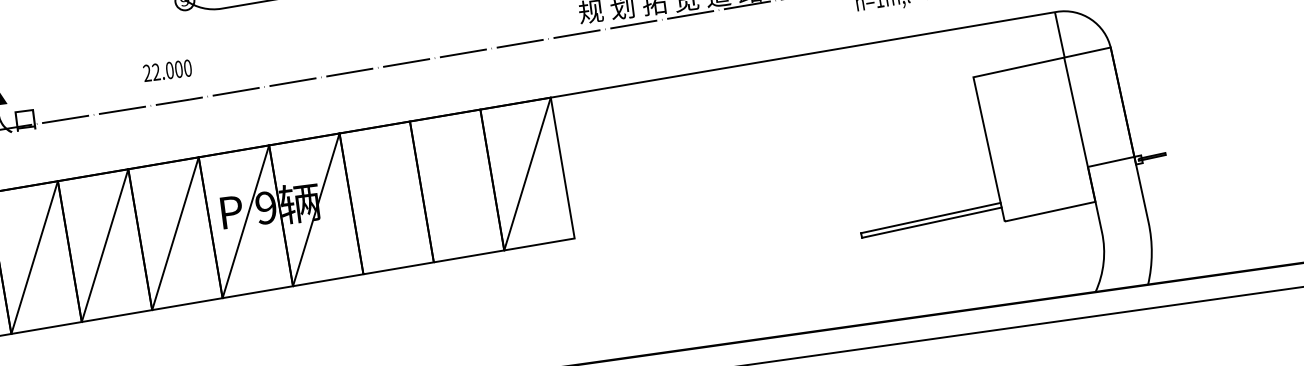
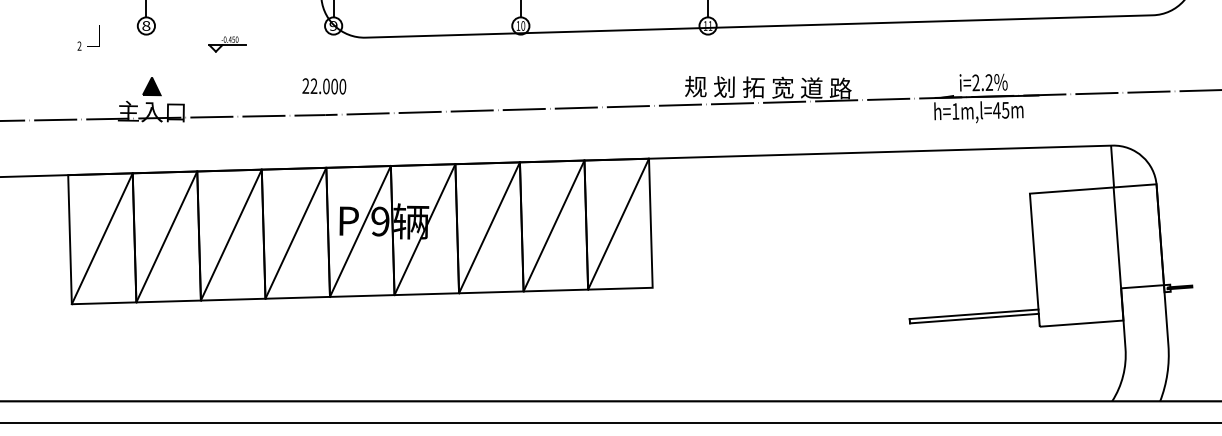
part: (71, 37) -> (227, 44), added
text: (167, 70) -> (324, 86), moved
line: (456, 185) -> (553, 225), added
line: (386, 197) -> (489, 227), added

